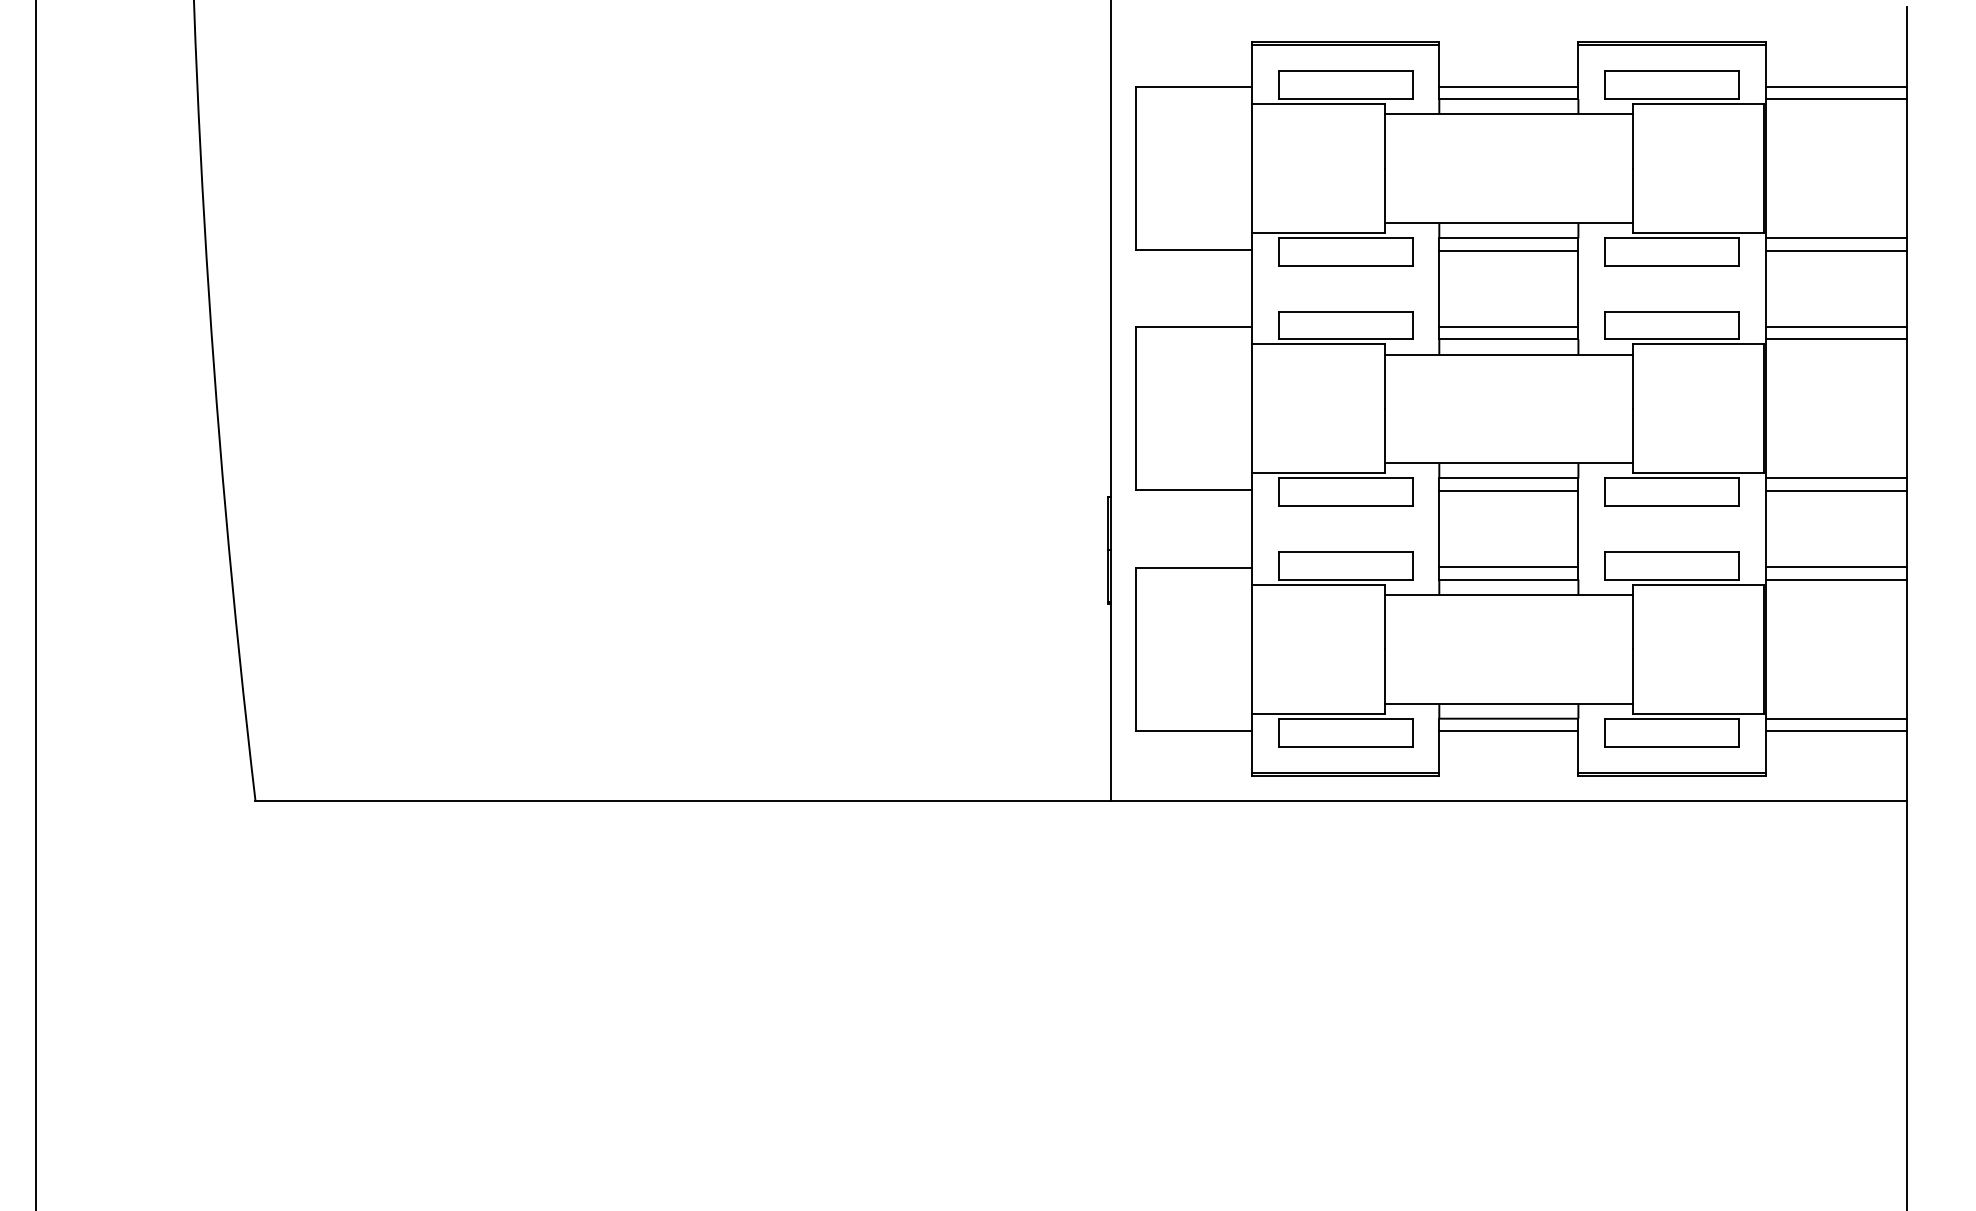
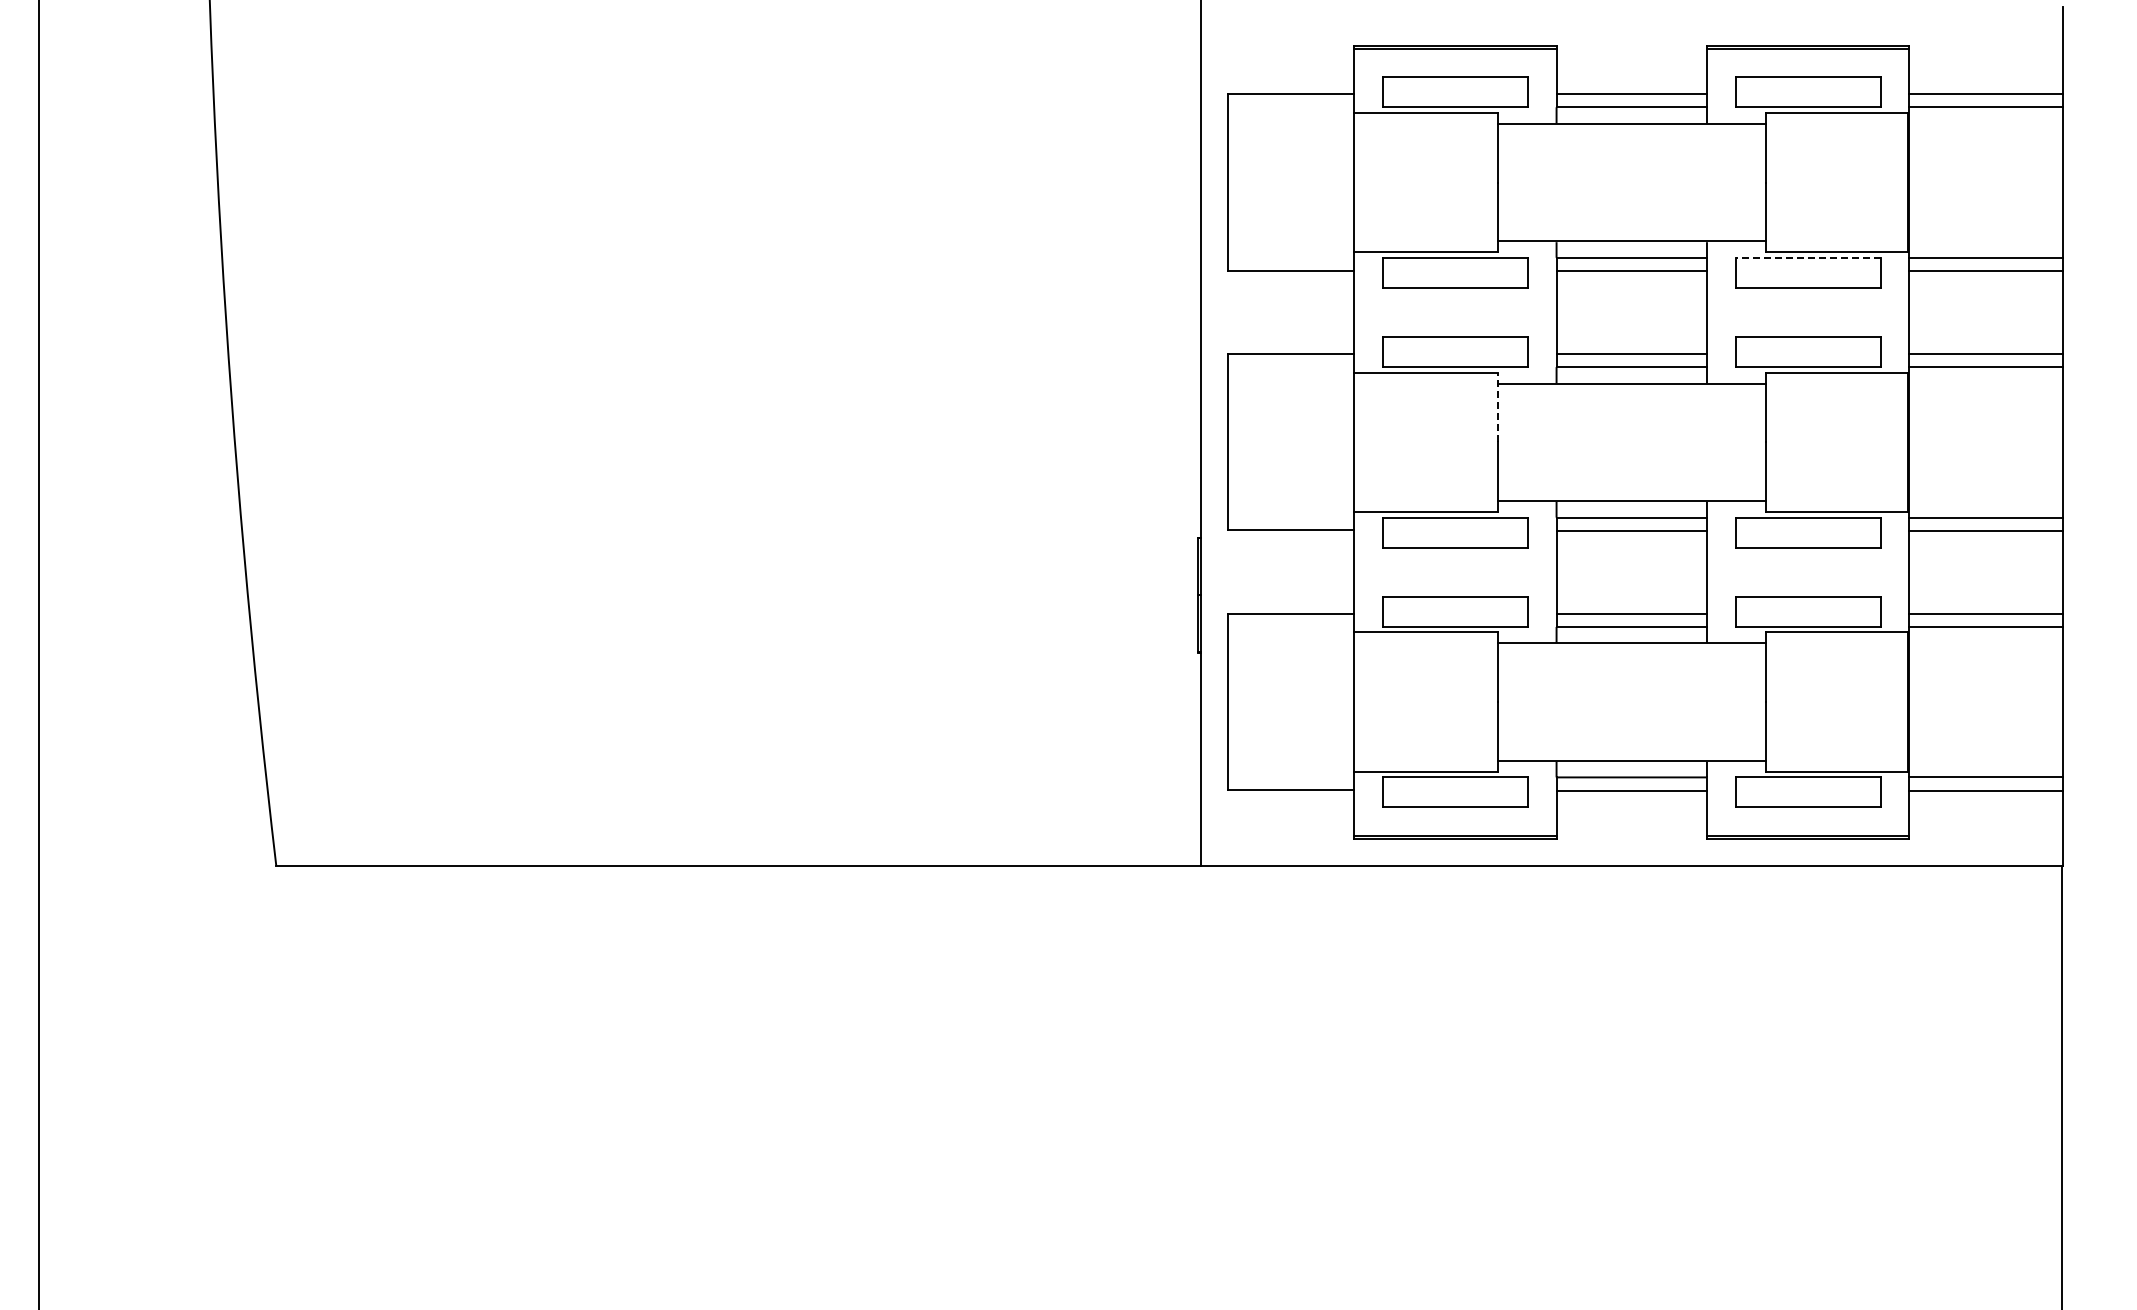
line: (1671, 237) -> (1807, 257), solid -> dashed
line: (1384, 376) -> (1497, 407), solid -> dashed

